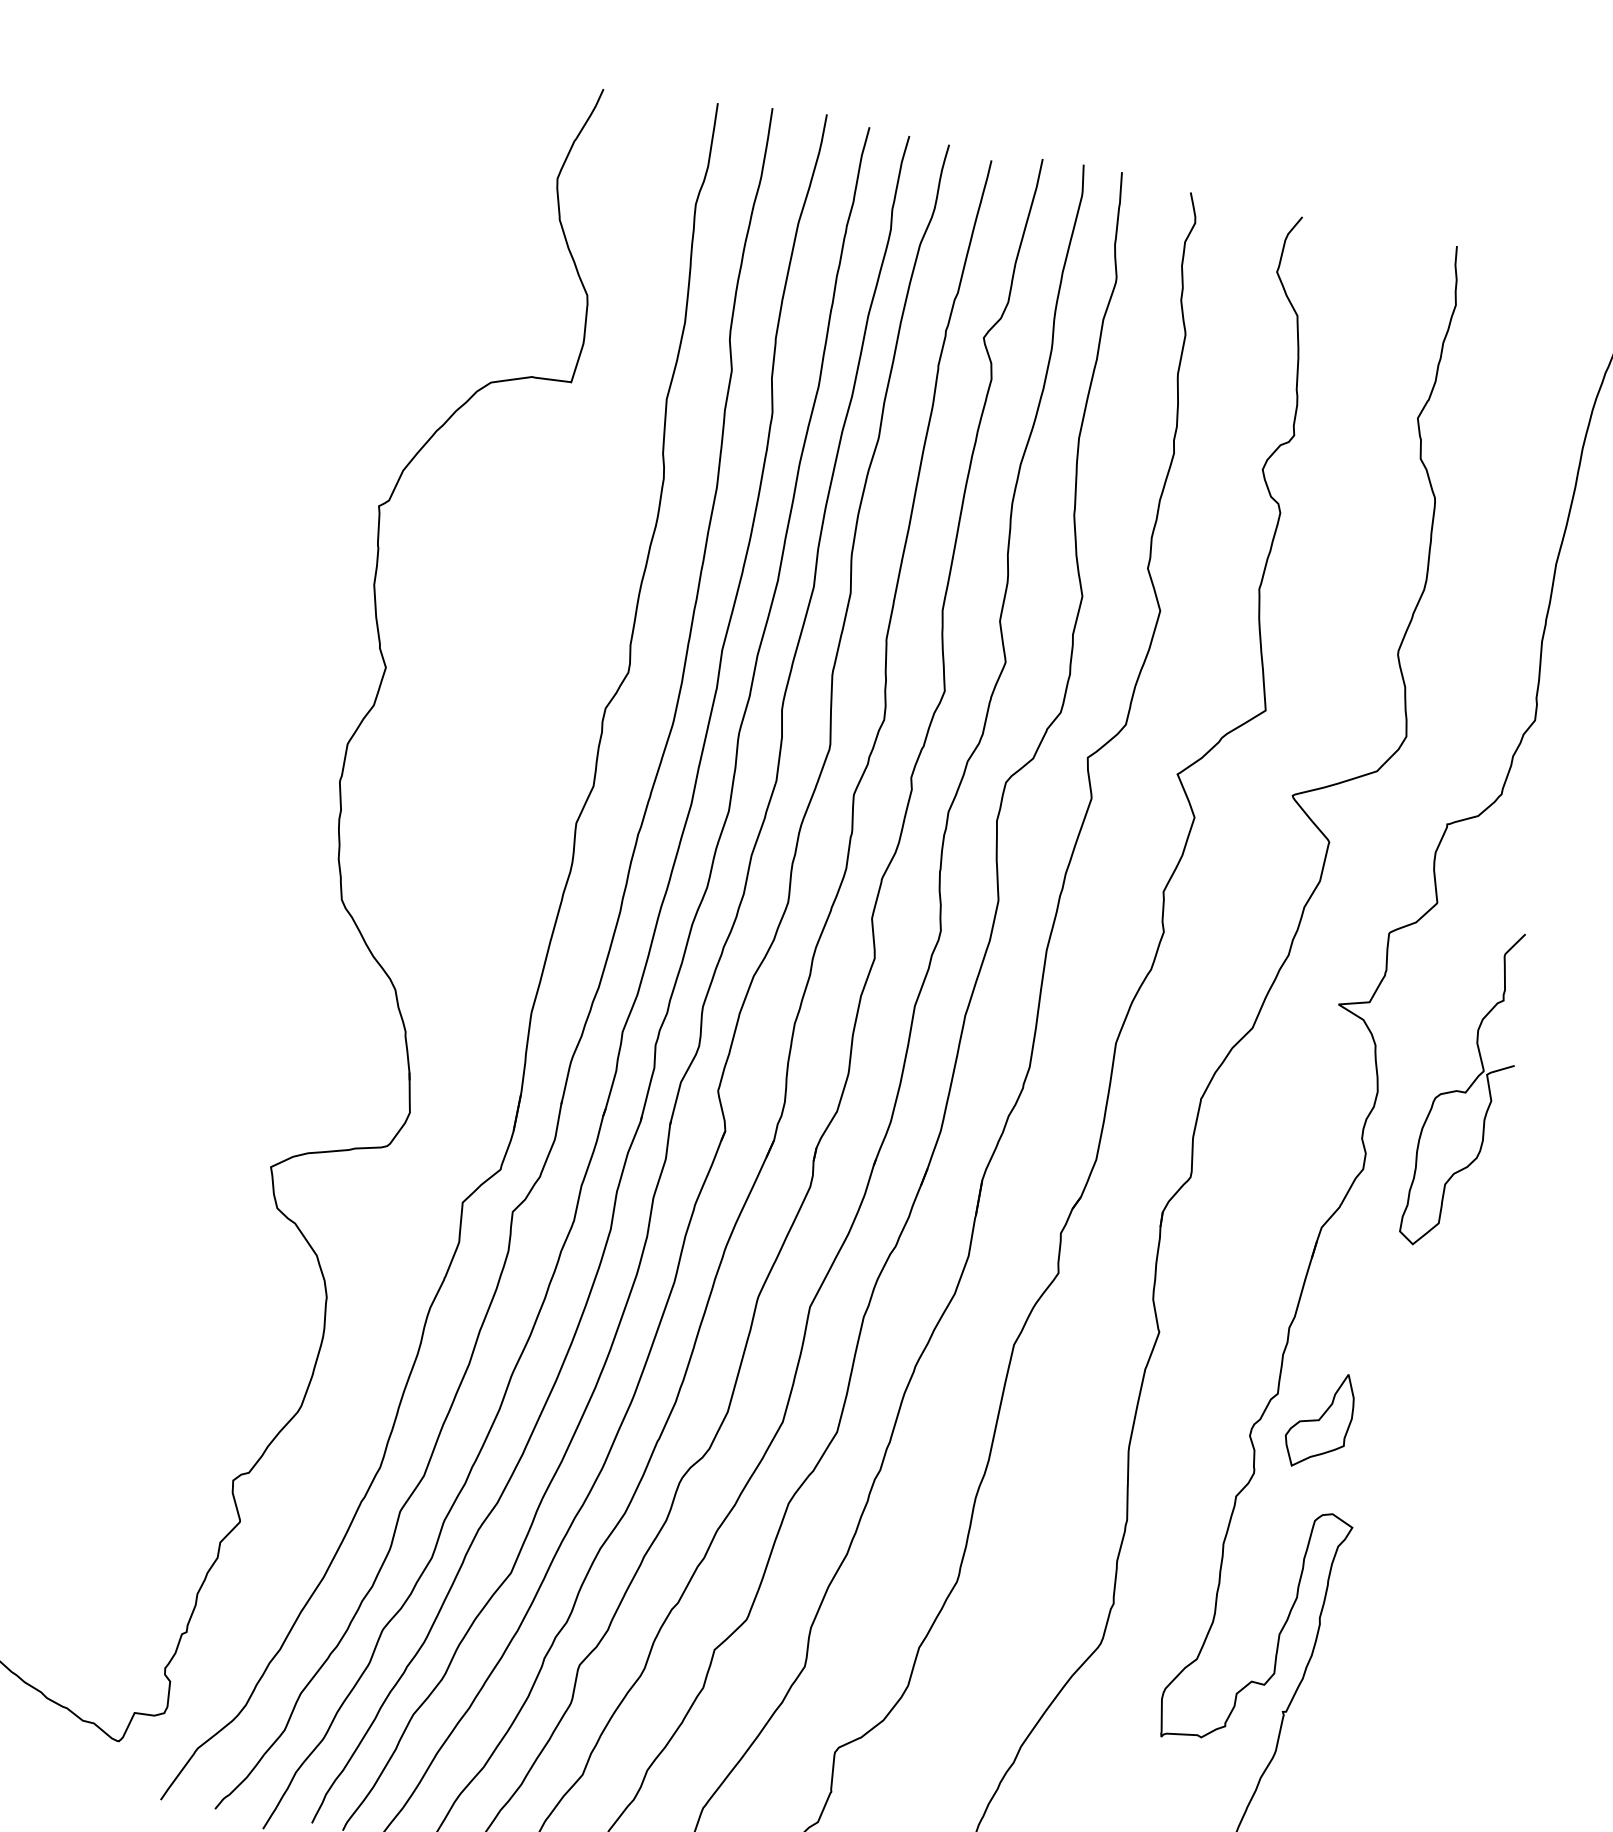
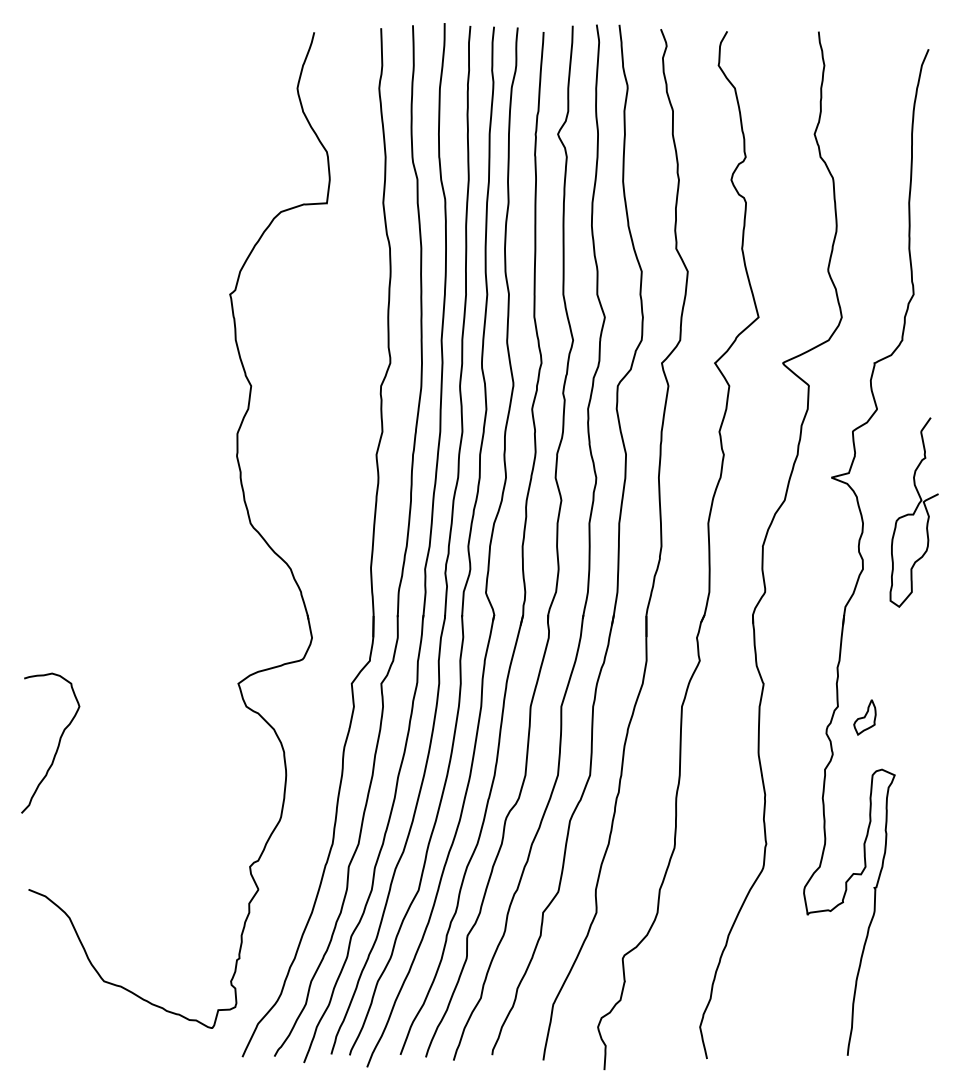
part: (1319, 1420) -> (864, 717), size x0.6

